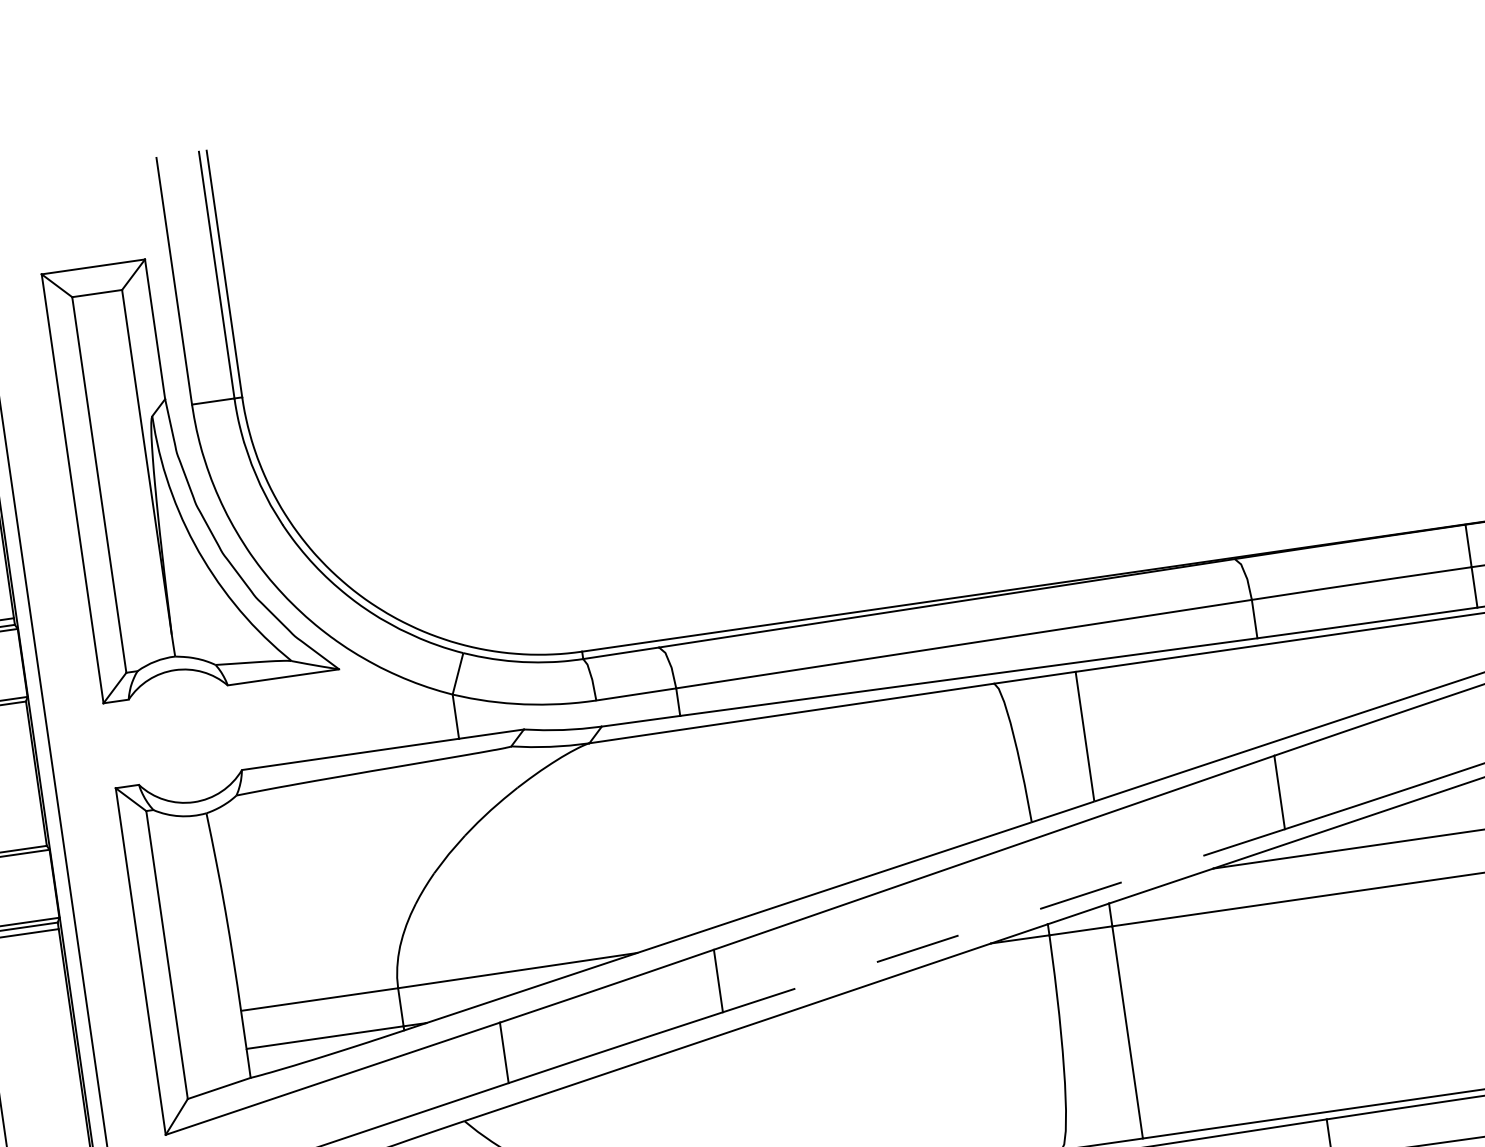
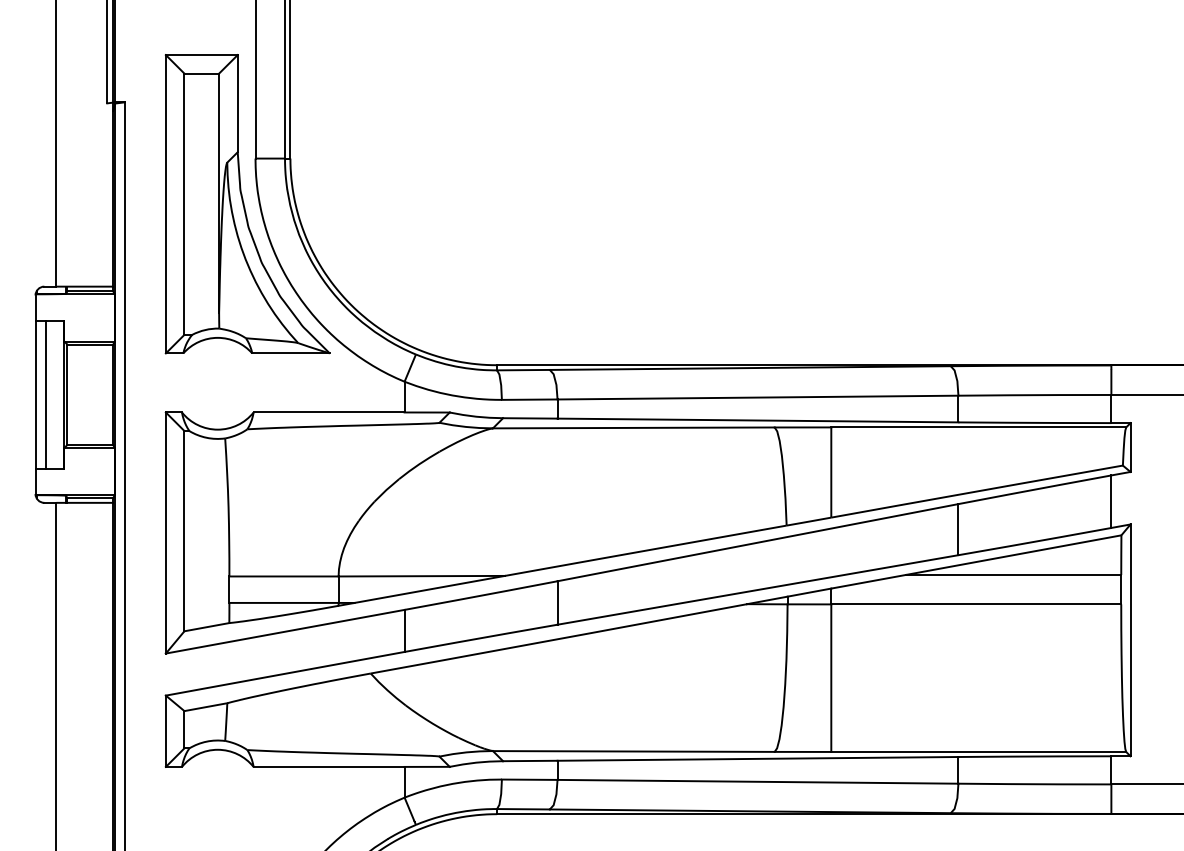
line: (1003, 921) -> (757, 590), dashed -> solid

